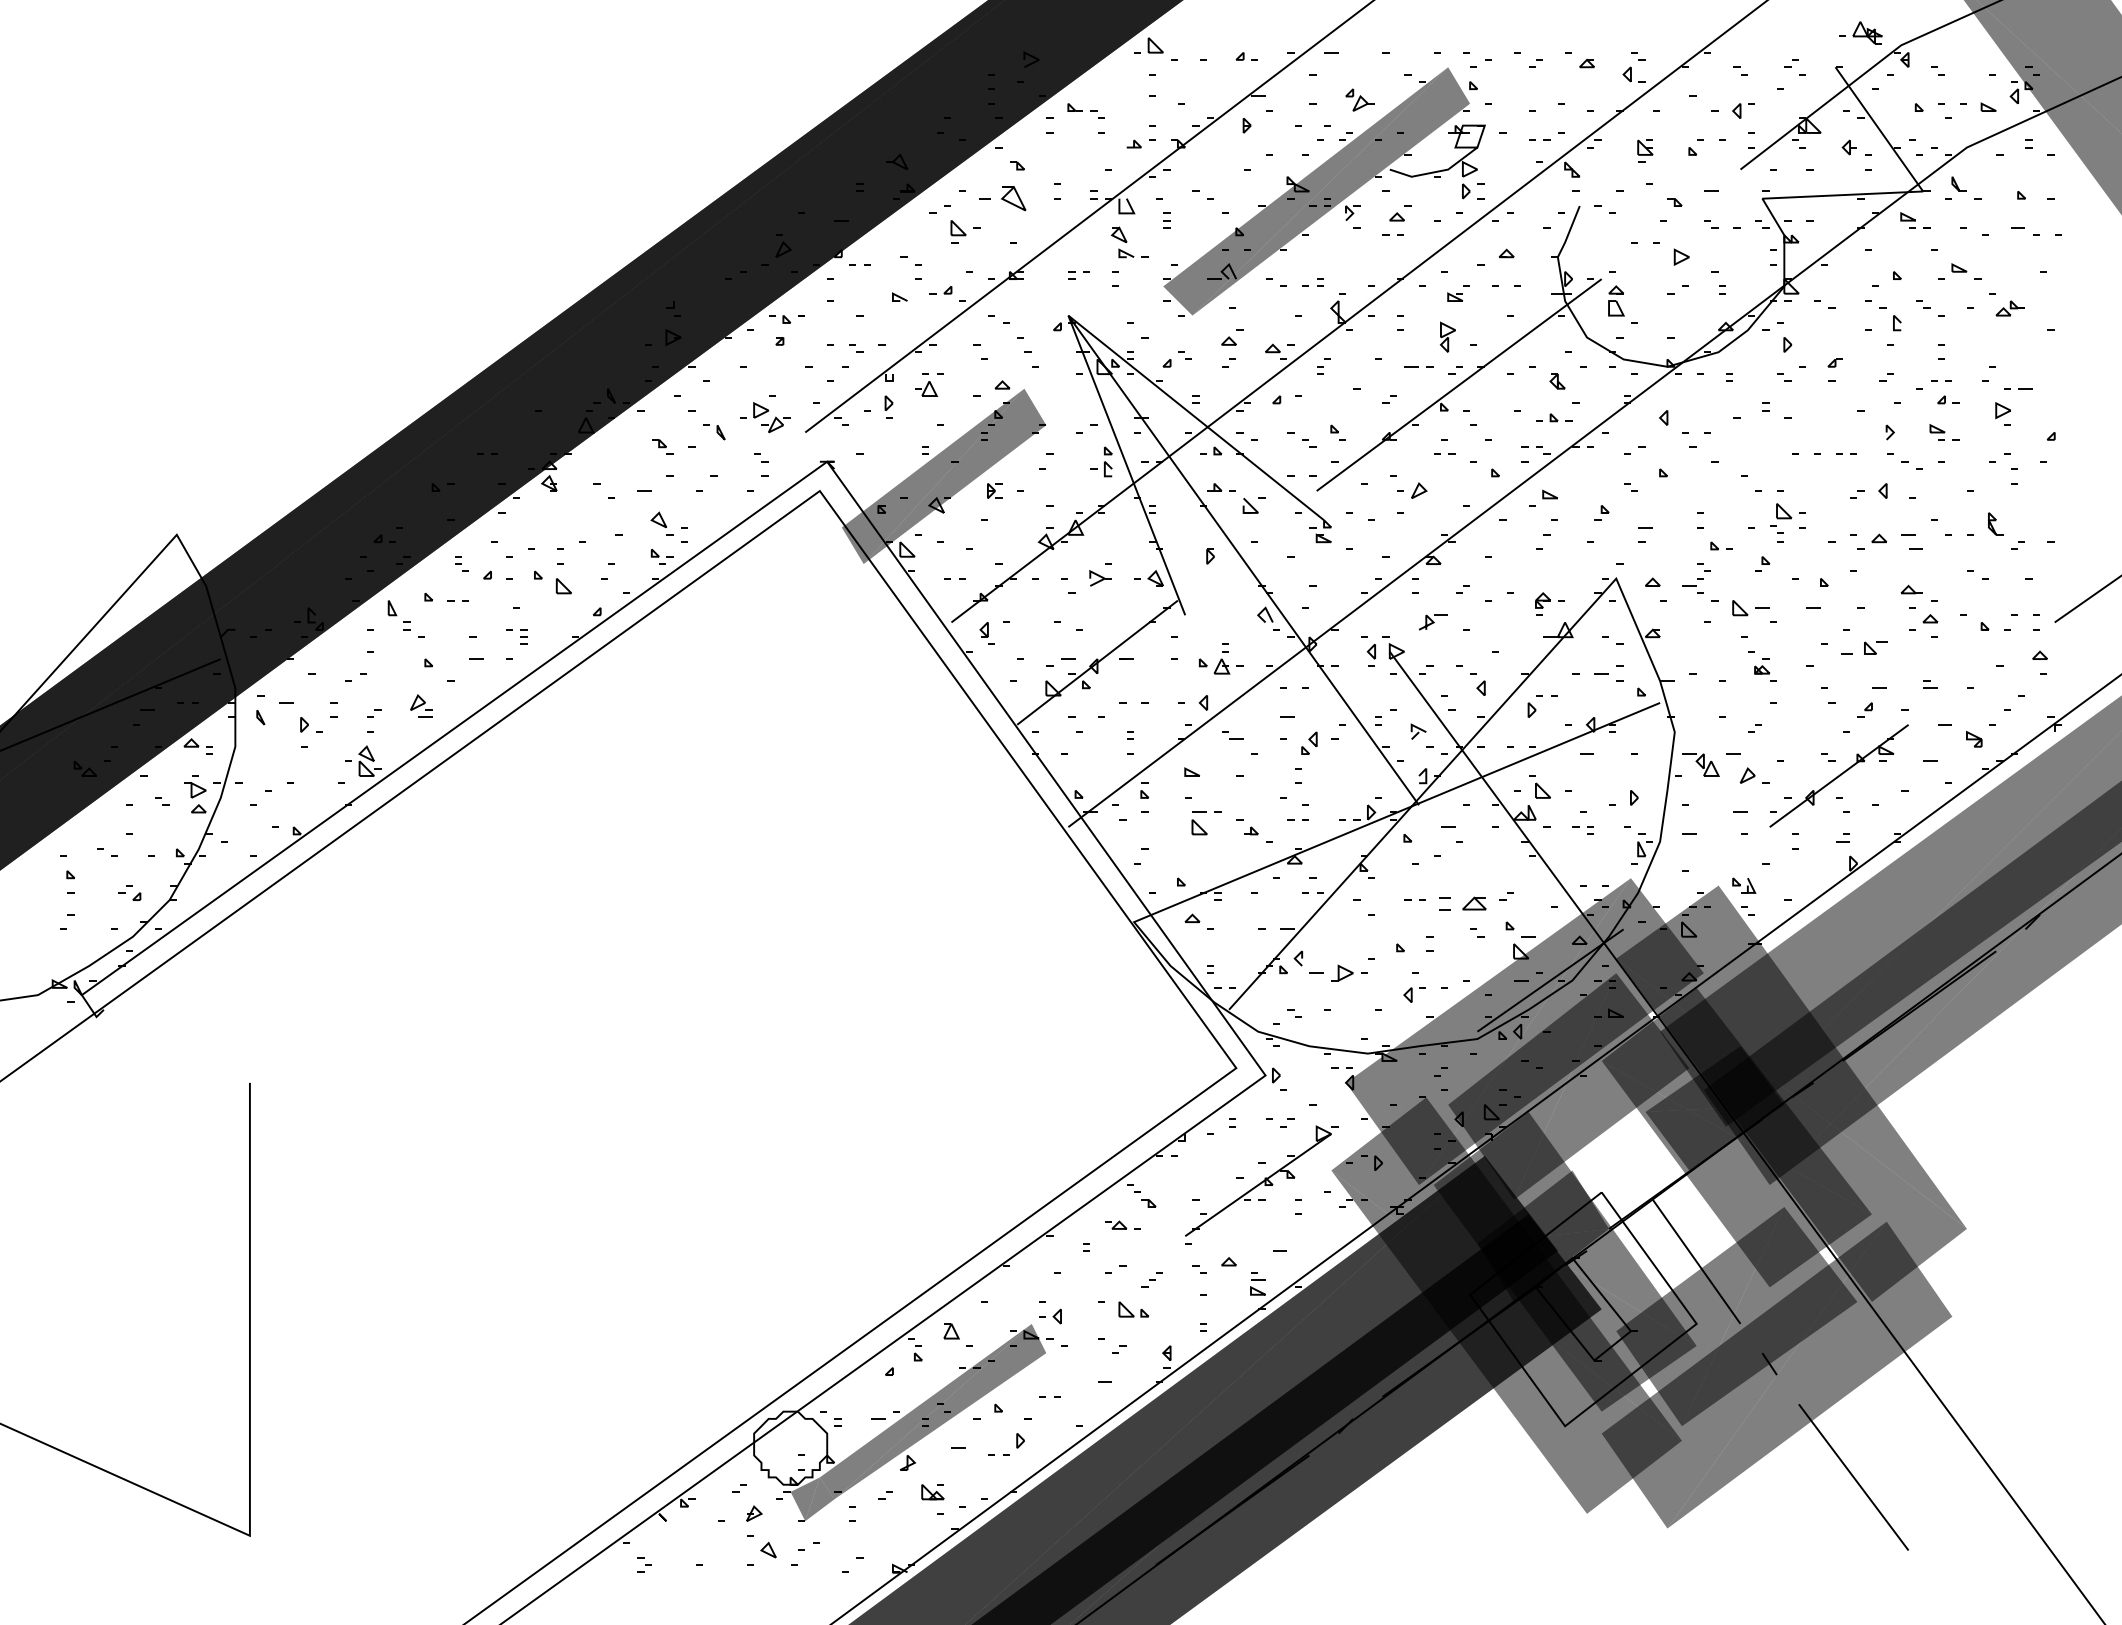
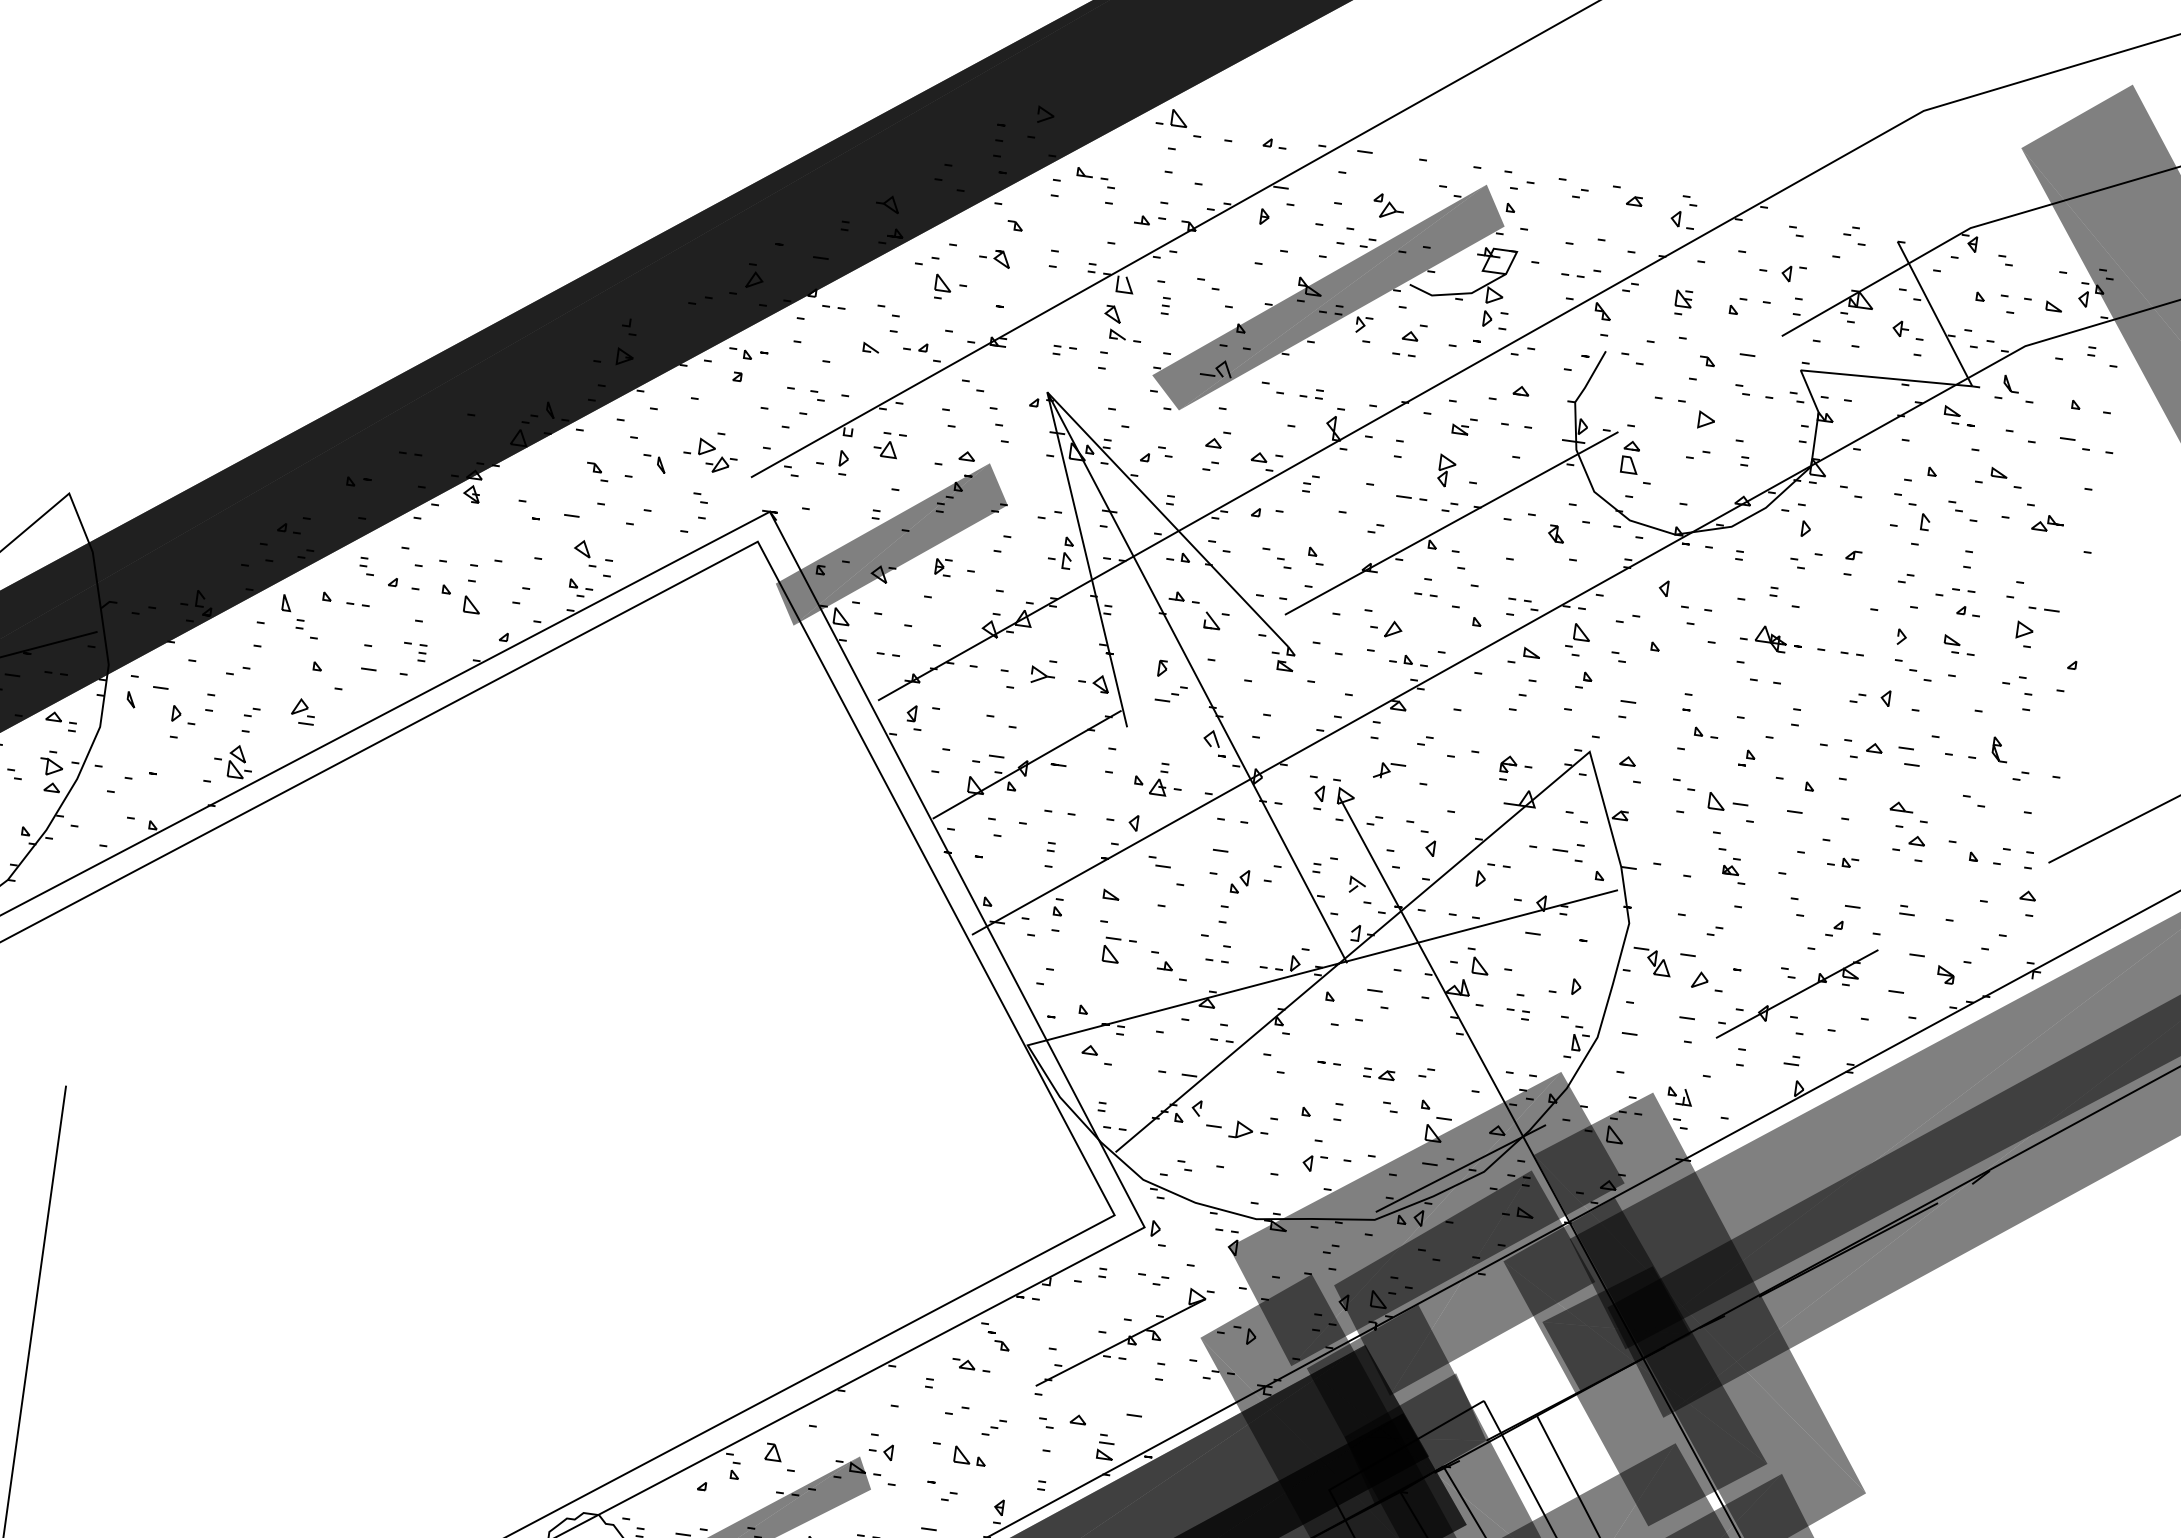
part: (1860, 32) -> (1763, 637), moved
part: (1002, 198) -> (994, 258), size x0.62
part: (1554, 417) -> (1409, 659), moved
part: (1781, 518) -> (1578, 639), moved
part: (1696, 578) -> (1171, 693), moved
part: (1864, 647) -> (1843, 861), size x0.62
part: (1462, 903) -> (1378, 1073), size x0.62

